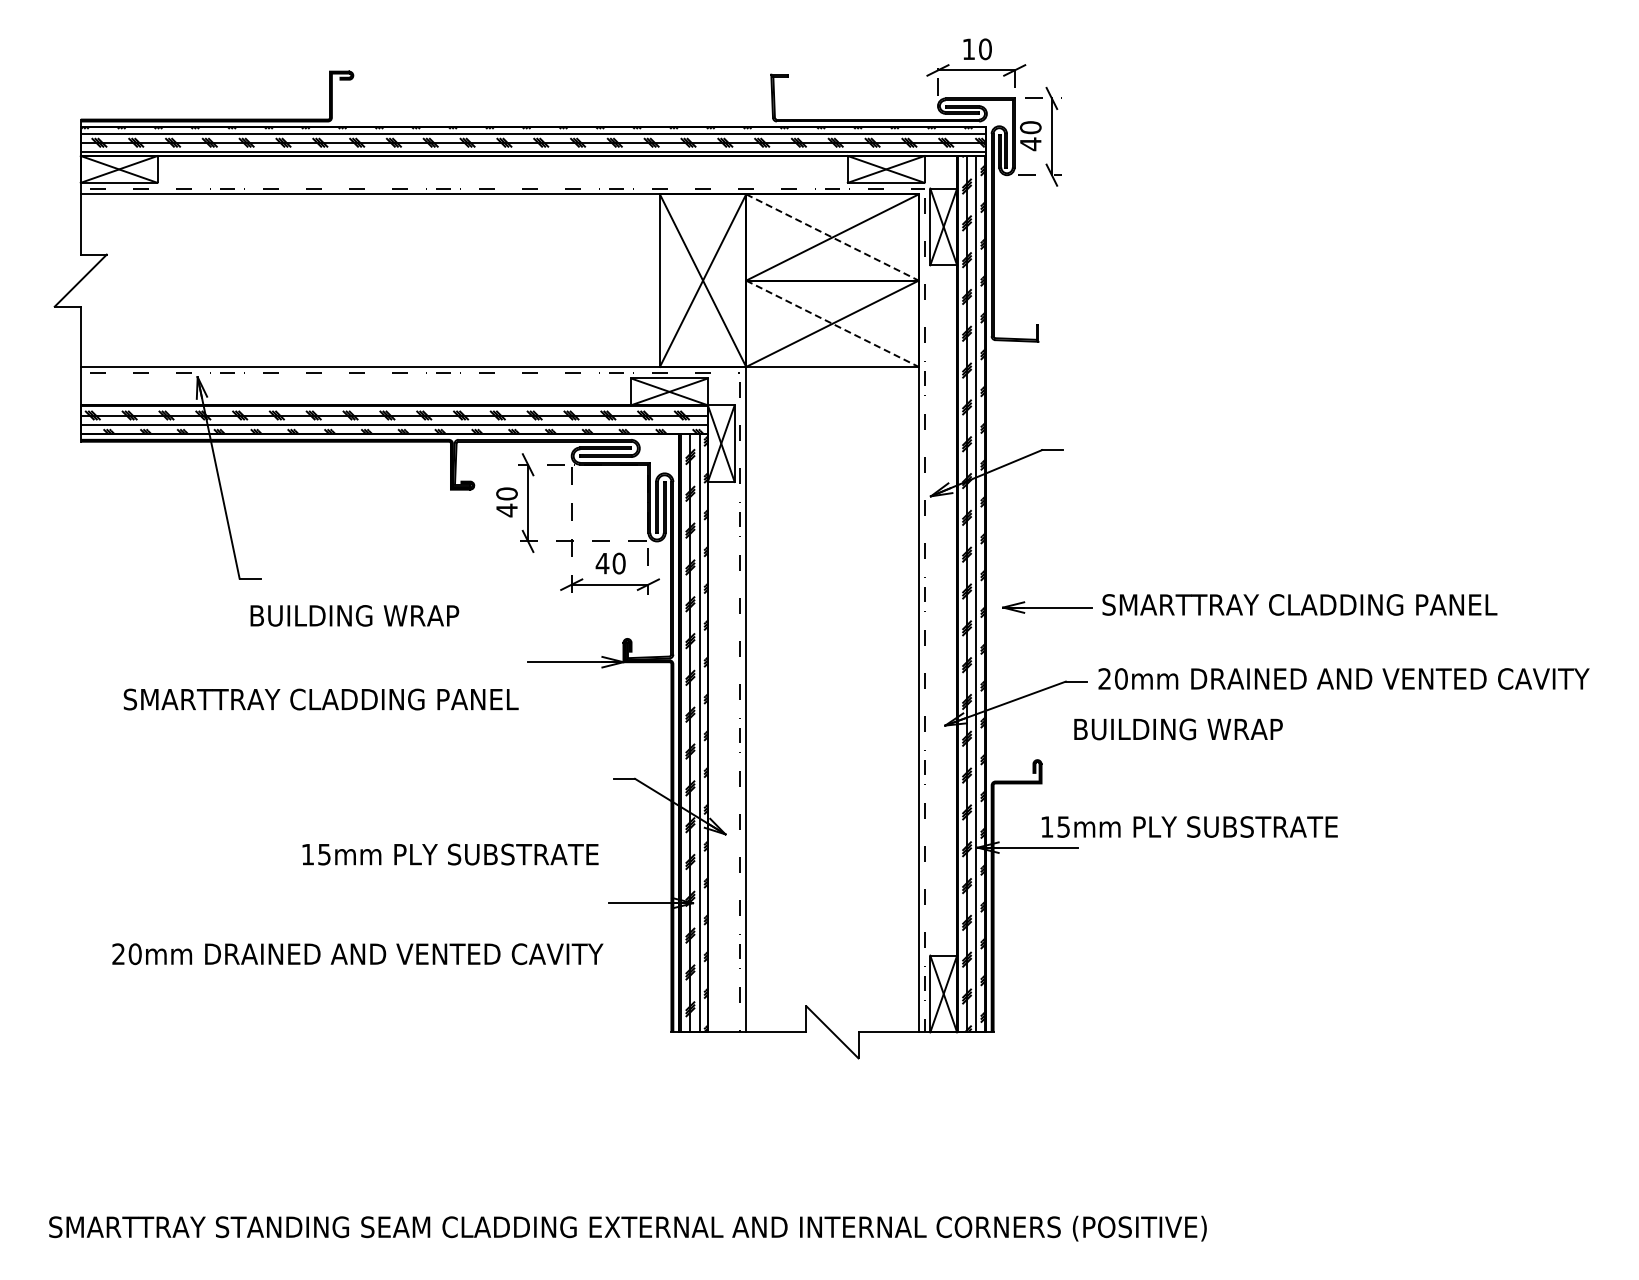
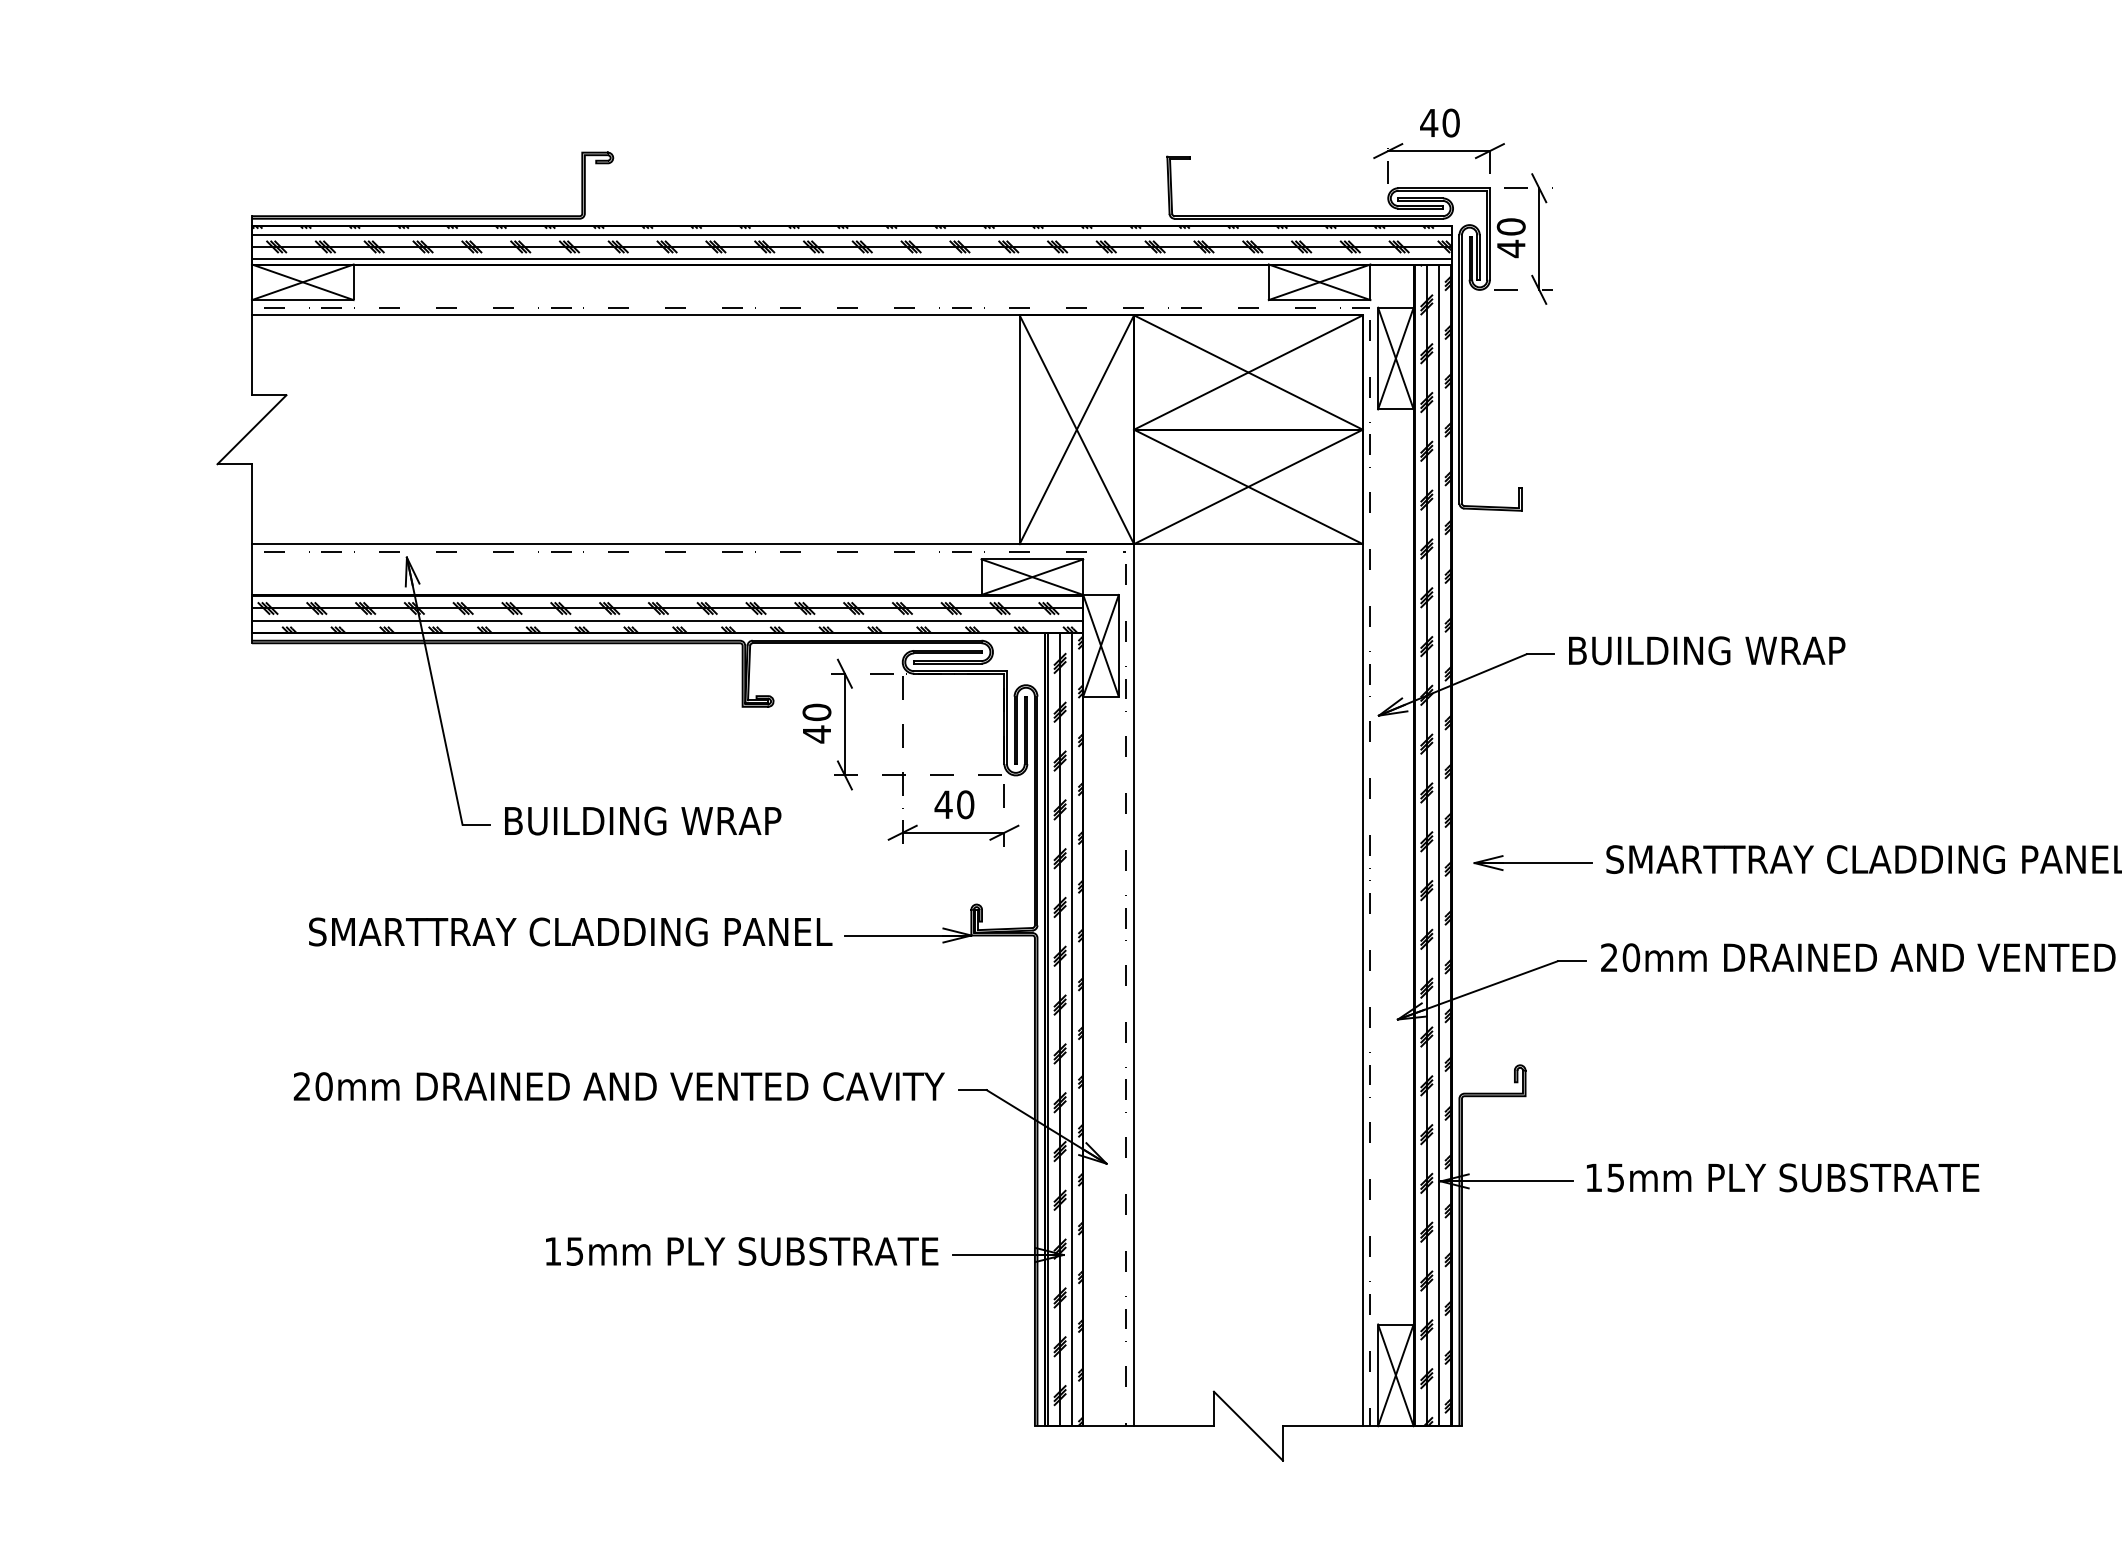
text: (968, 48) -> (1428, 121), 10 -> 40
line: (832, 237) -> (1248, 372), dashed -> solid
line: (832, 324) -> (1248, 487), dashed -> solid
text: (354, 615) -> (642, 820), moved
text: (320, 699) -> (569, 931), moved
text: (1178, 729) -> (1707, 650), moved
text: (1189, 826) -> (1782, 1177), moved
text: (450, 854) -> (742, 1251), moved
text: (357, 954) -> (618, 1087), moved

